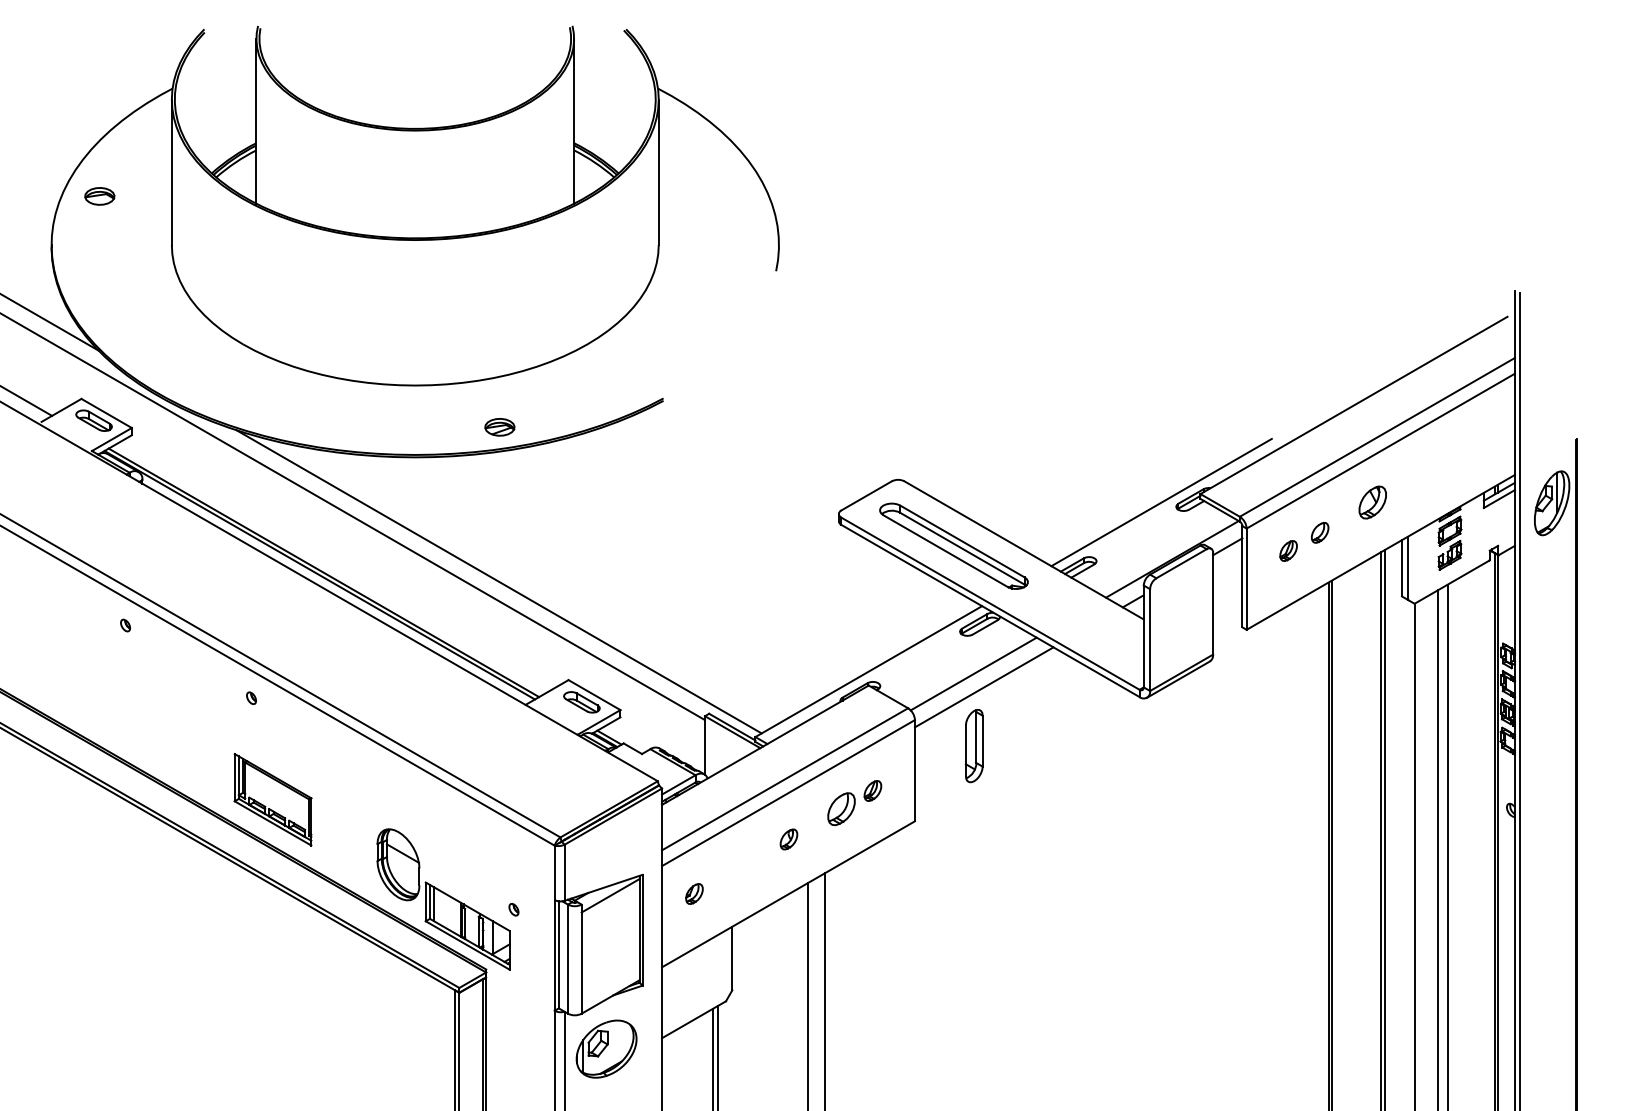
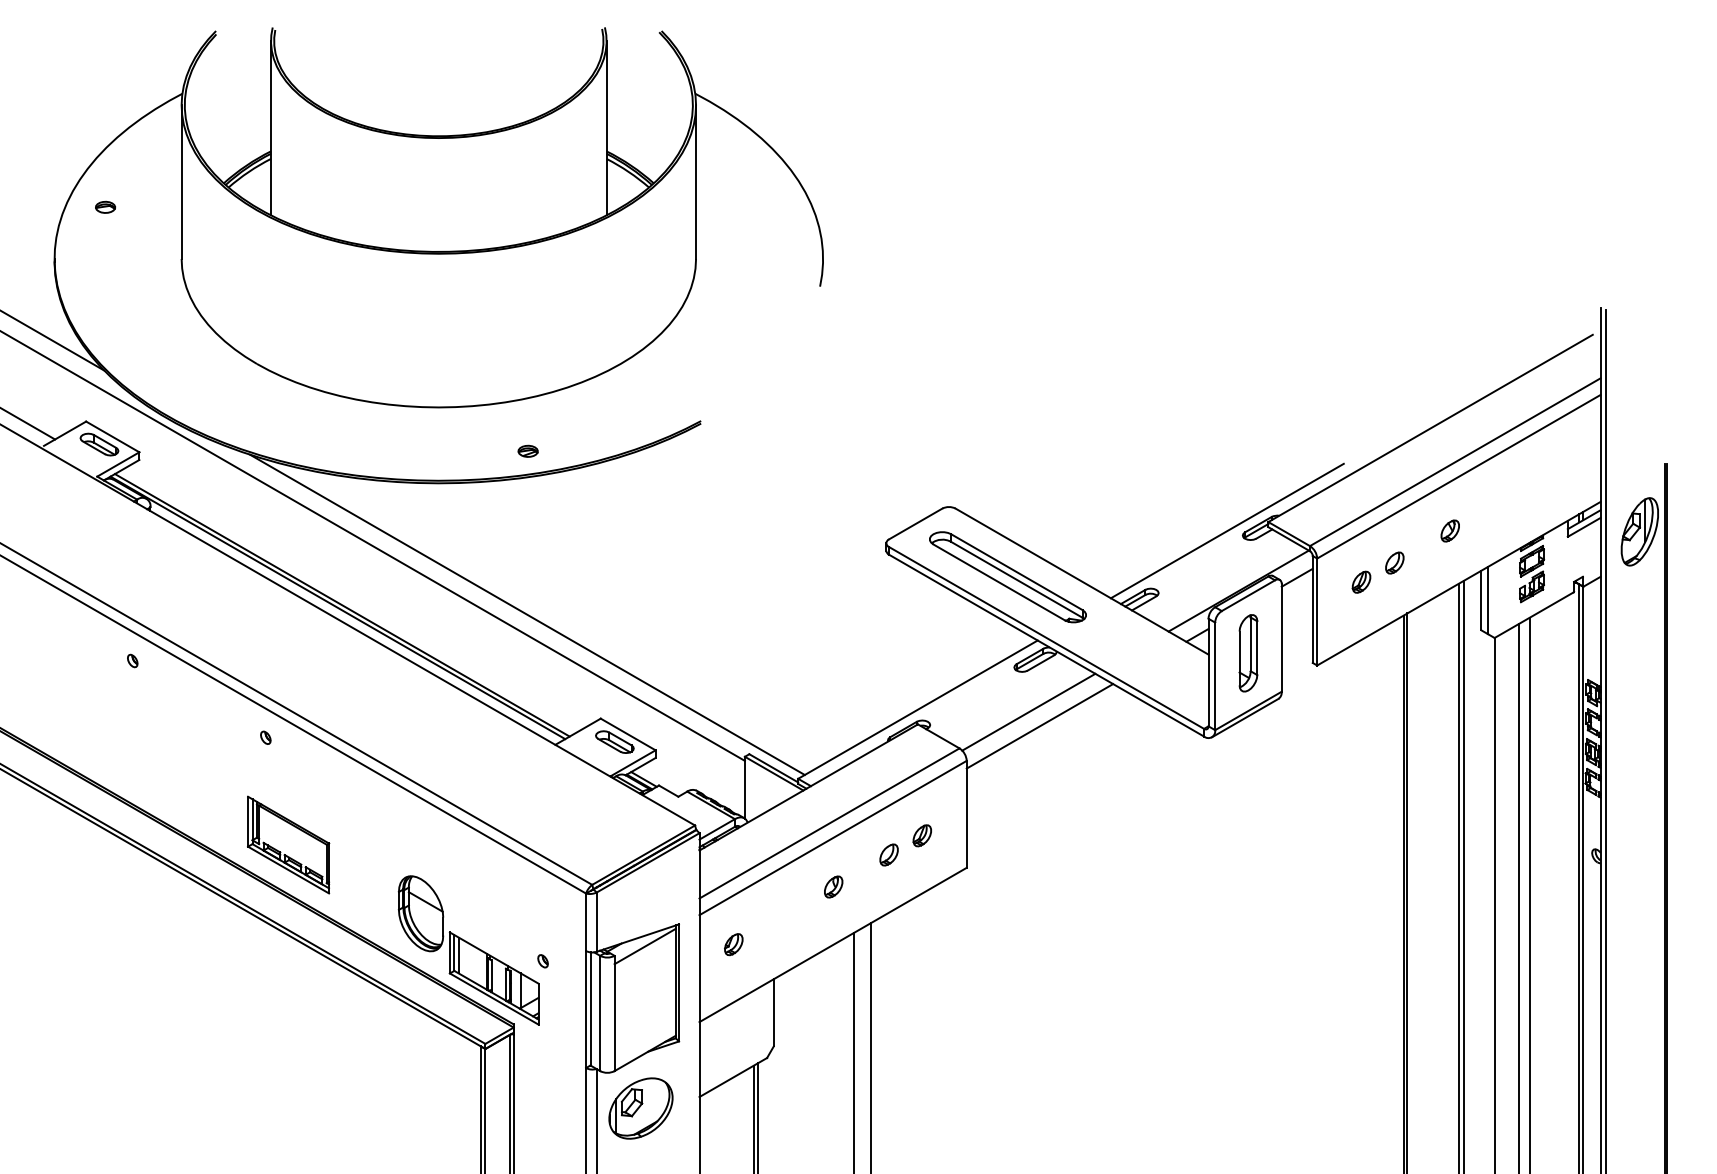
part: (99, 195) -> (105, 206), size x0.62
part: (499, 426) -> (527, 450), size x0.62
part: (1371, 502) -> (1449, 530), size x0.62
part: (974, 746) -> (1248, 653), moved
part: (840, 808) -> (888, 854), size x0.62

